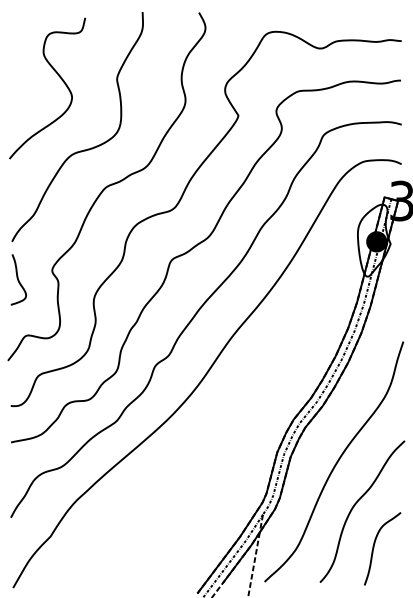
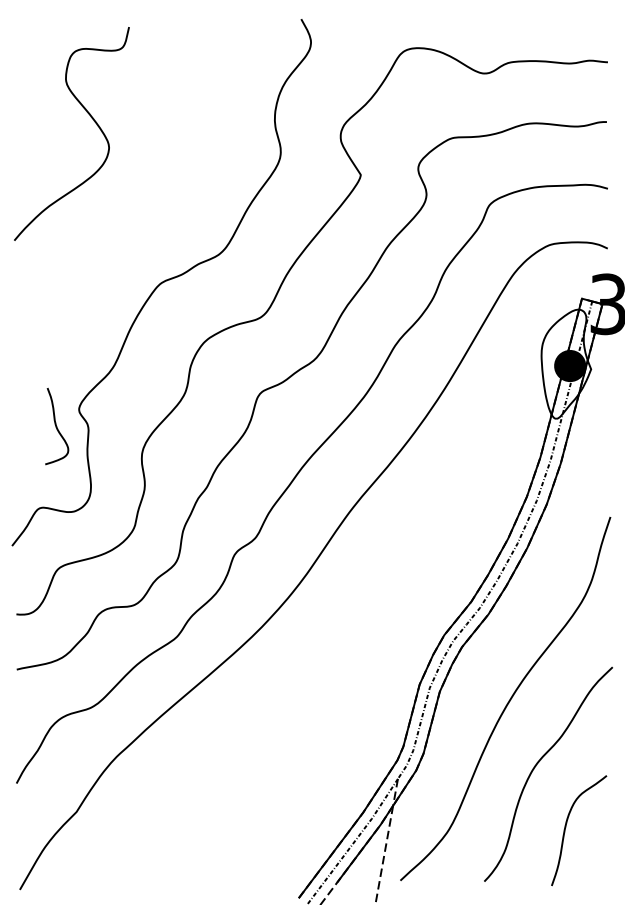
curve: (84, 149) -> (127, 226), removed
curve: (18, 279) -> (56, 426), moved

